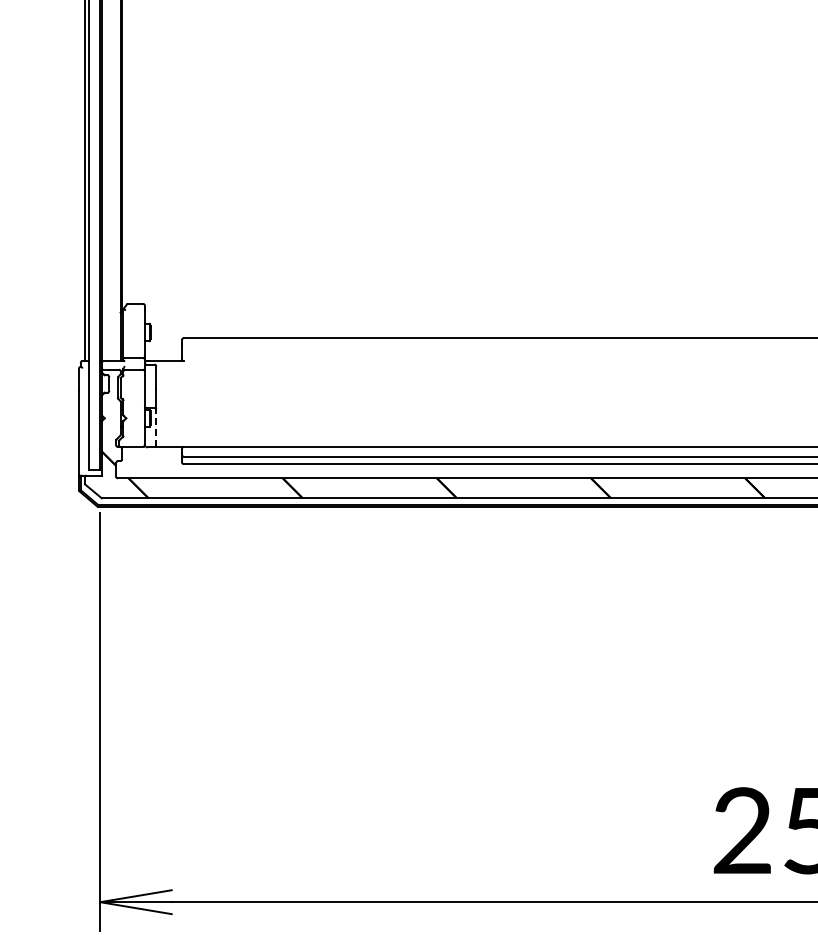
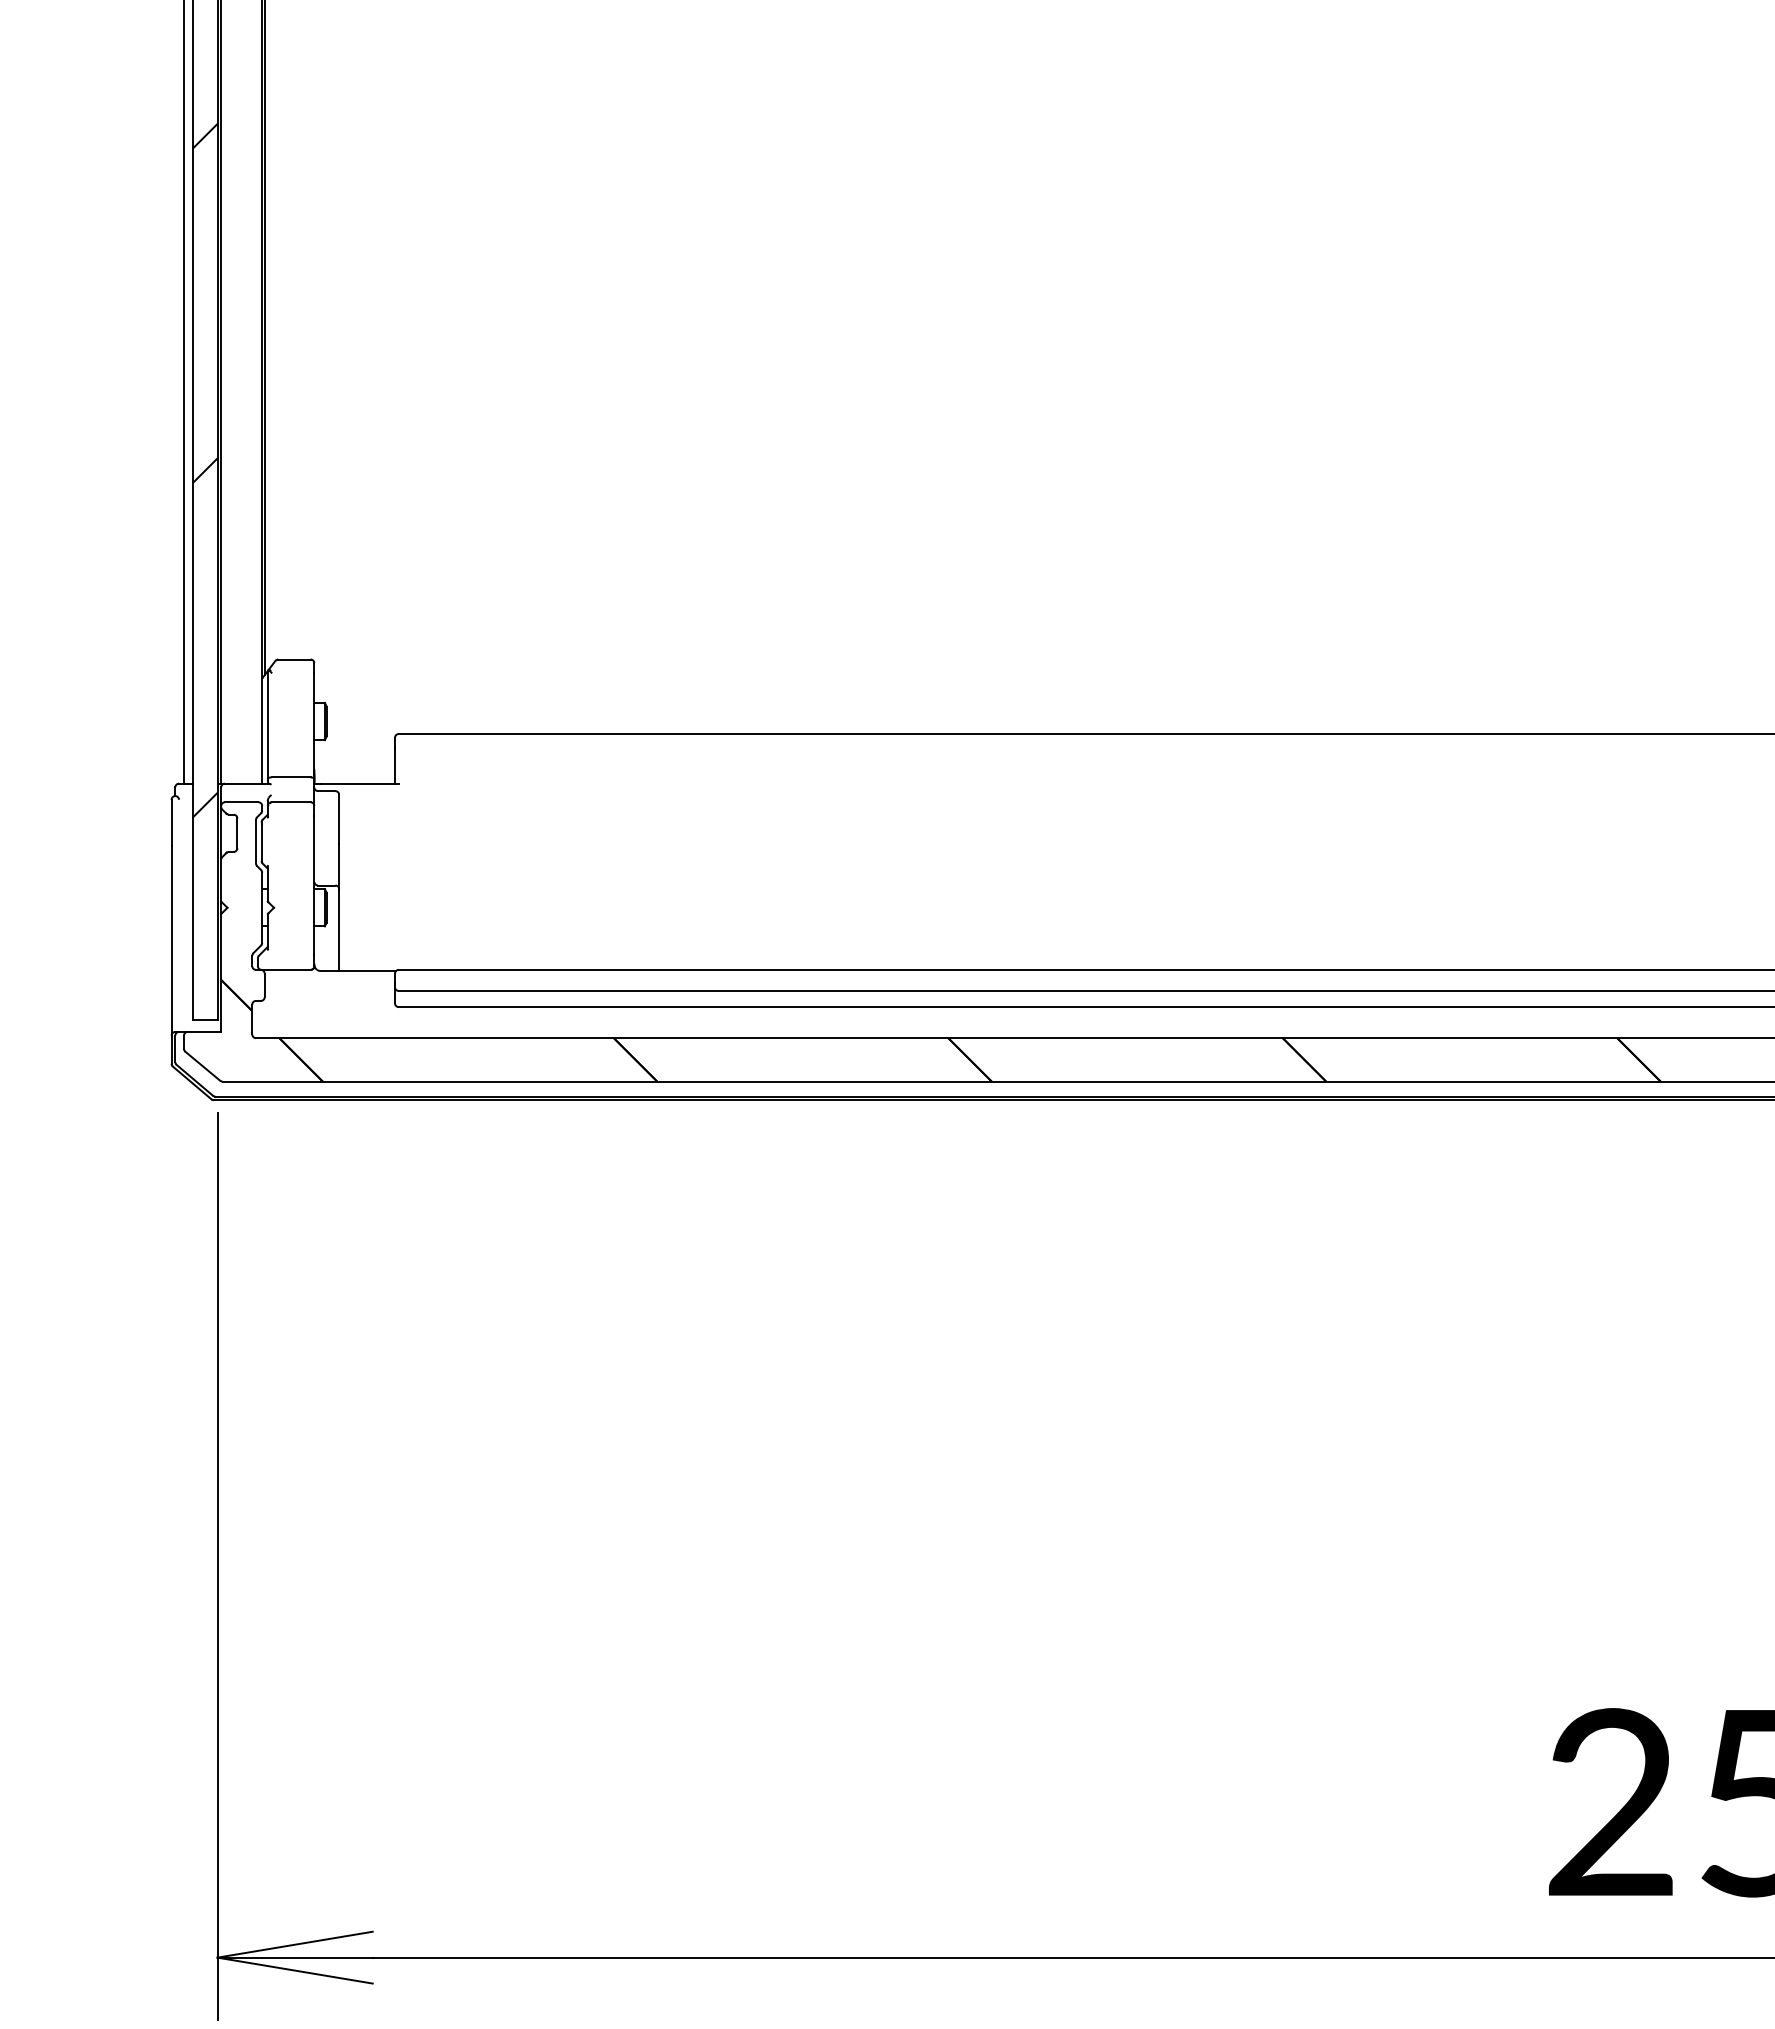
hatch: (94, 216) -> (205, 469), added
line: (156, 428) -> (339, 929), dashed -> solid

